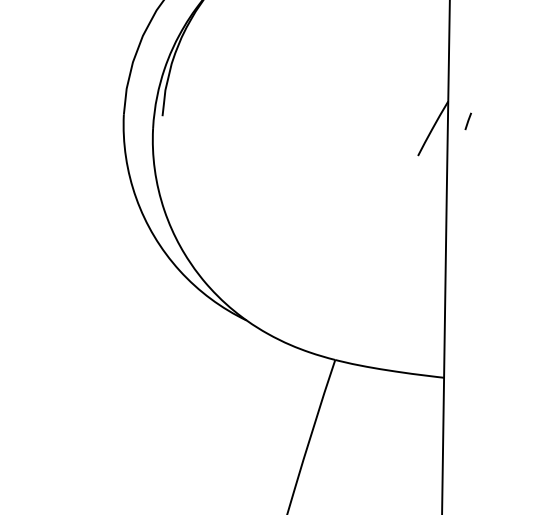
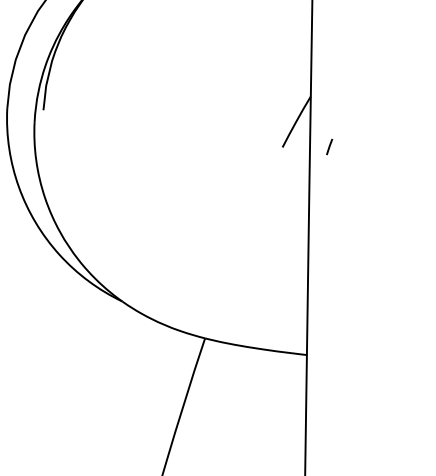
line: (467, 121) -> (328, 147), moved

